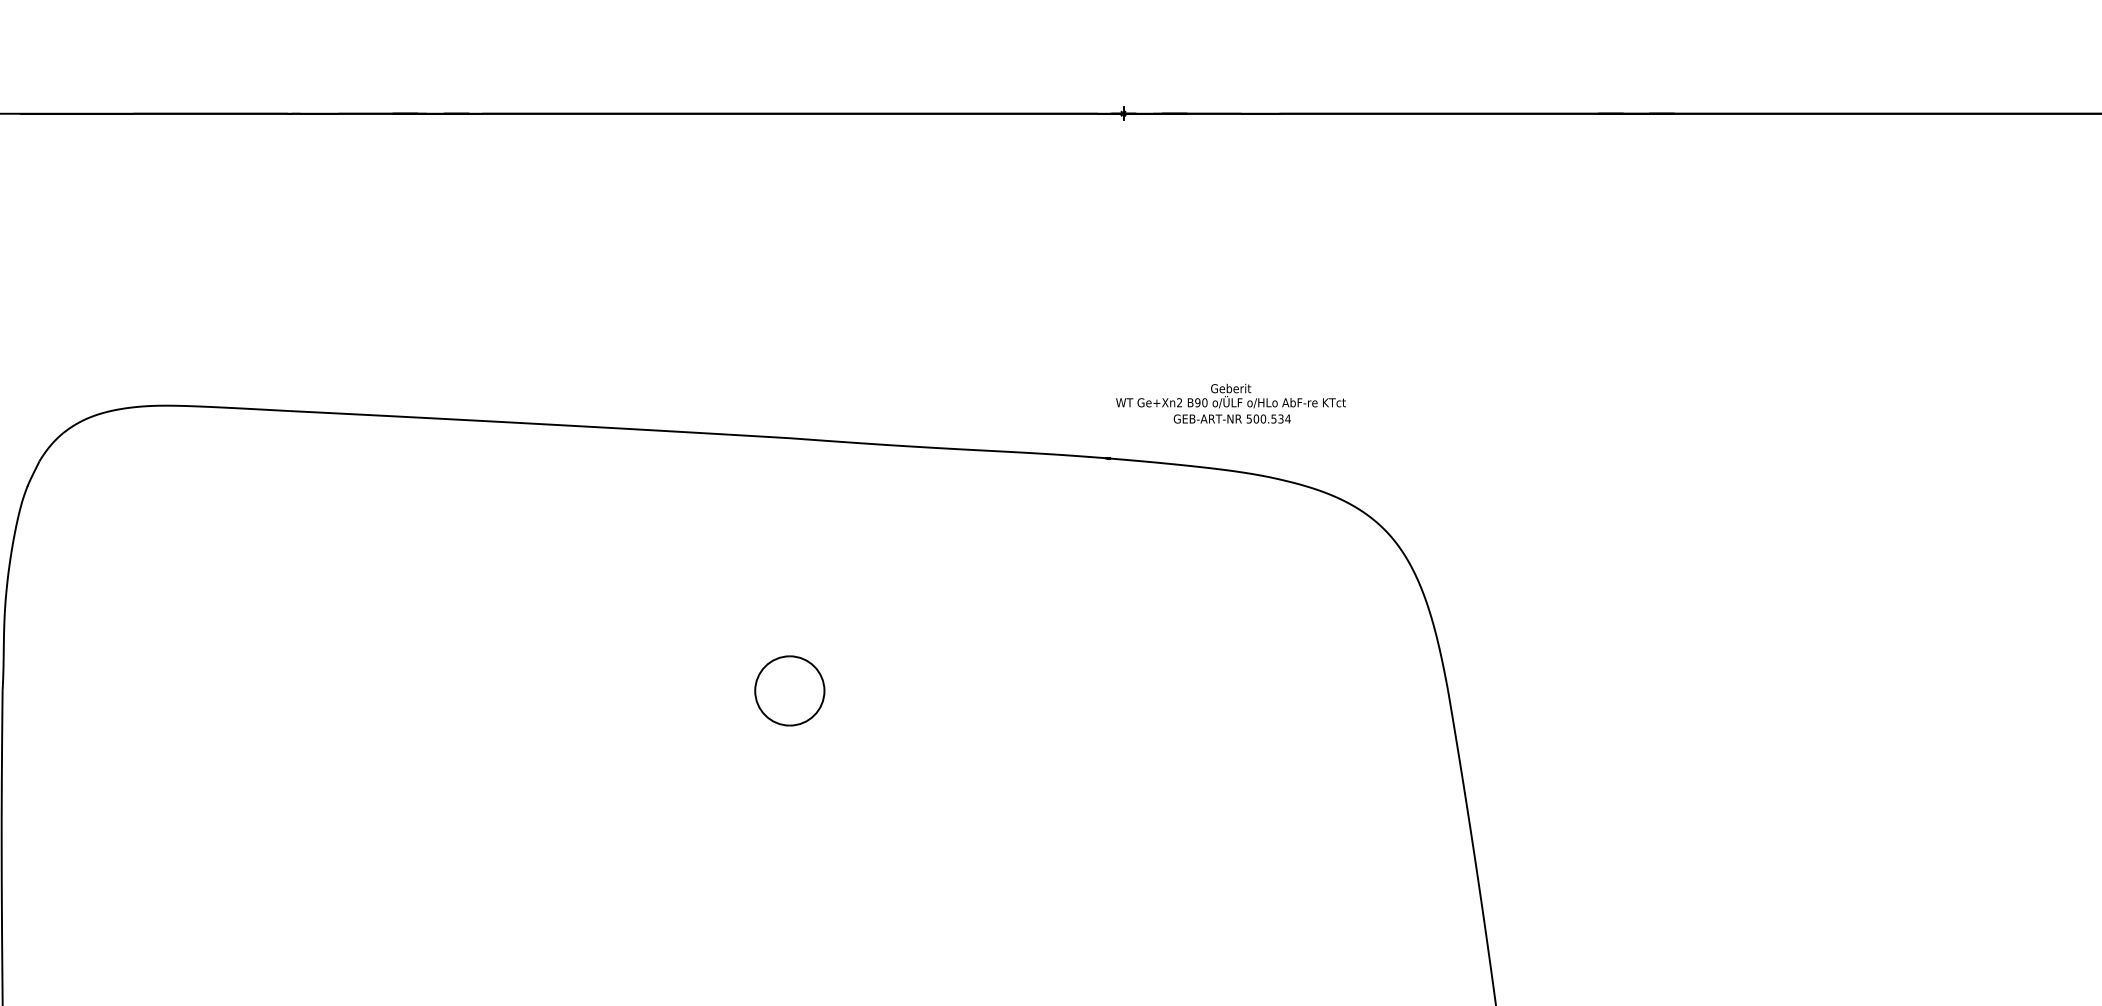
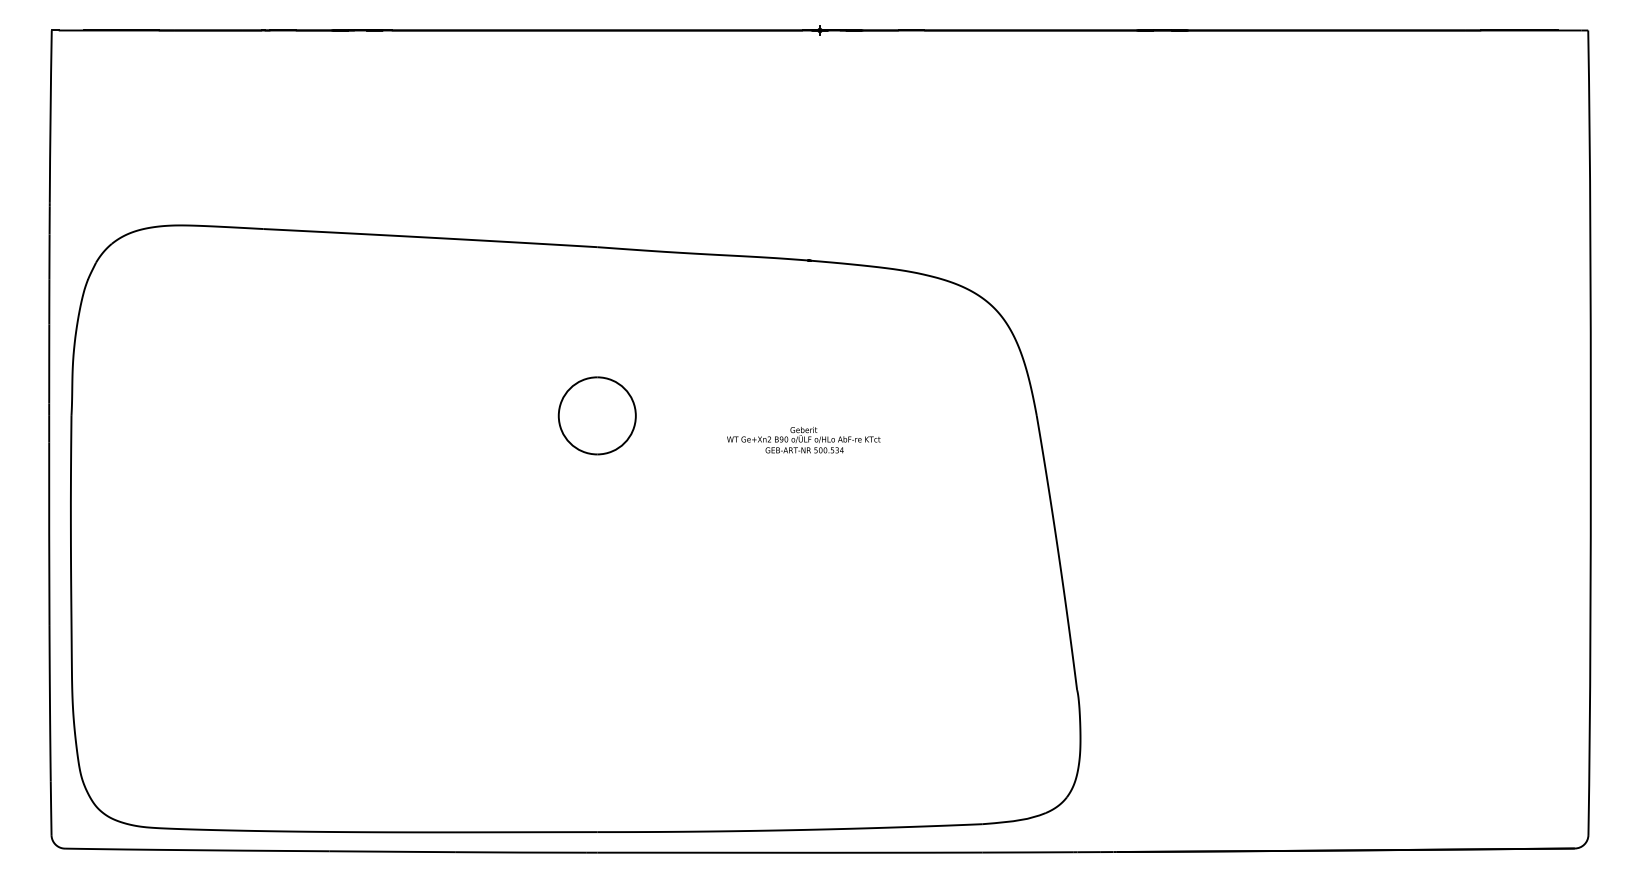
text: (1230, 404) -> (803, 440), moved
part: (788, 690) -> (596, 415), size x1.67

